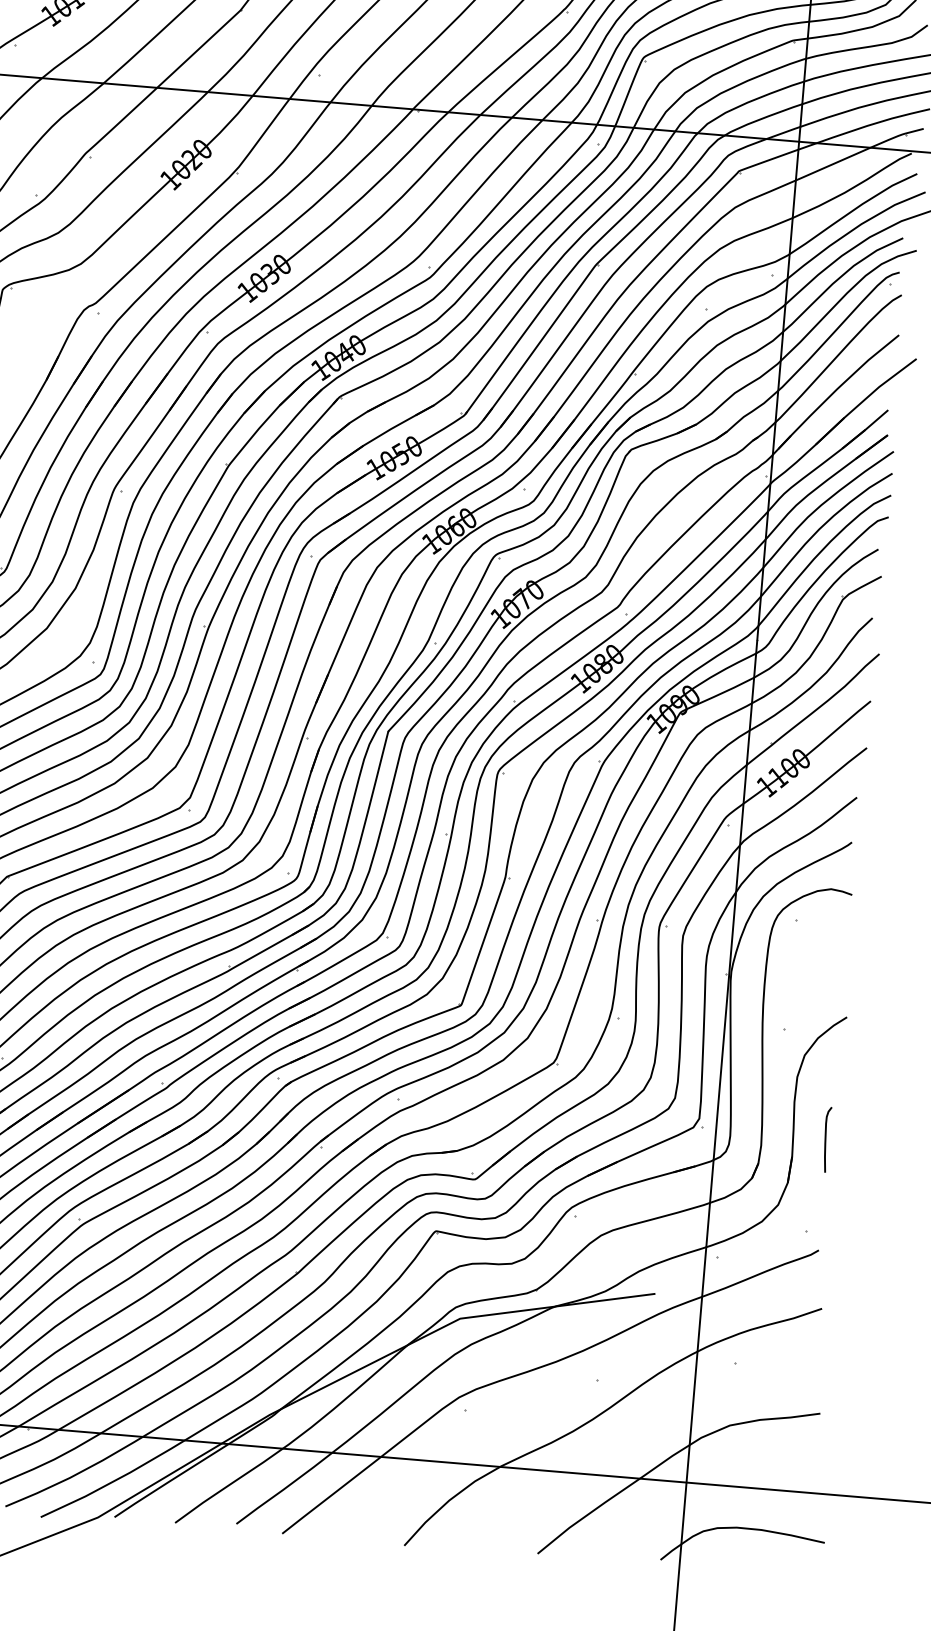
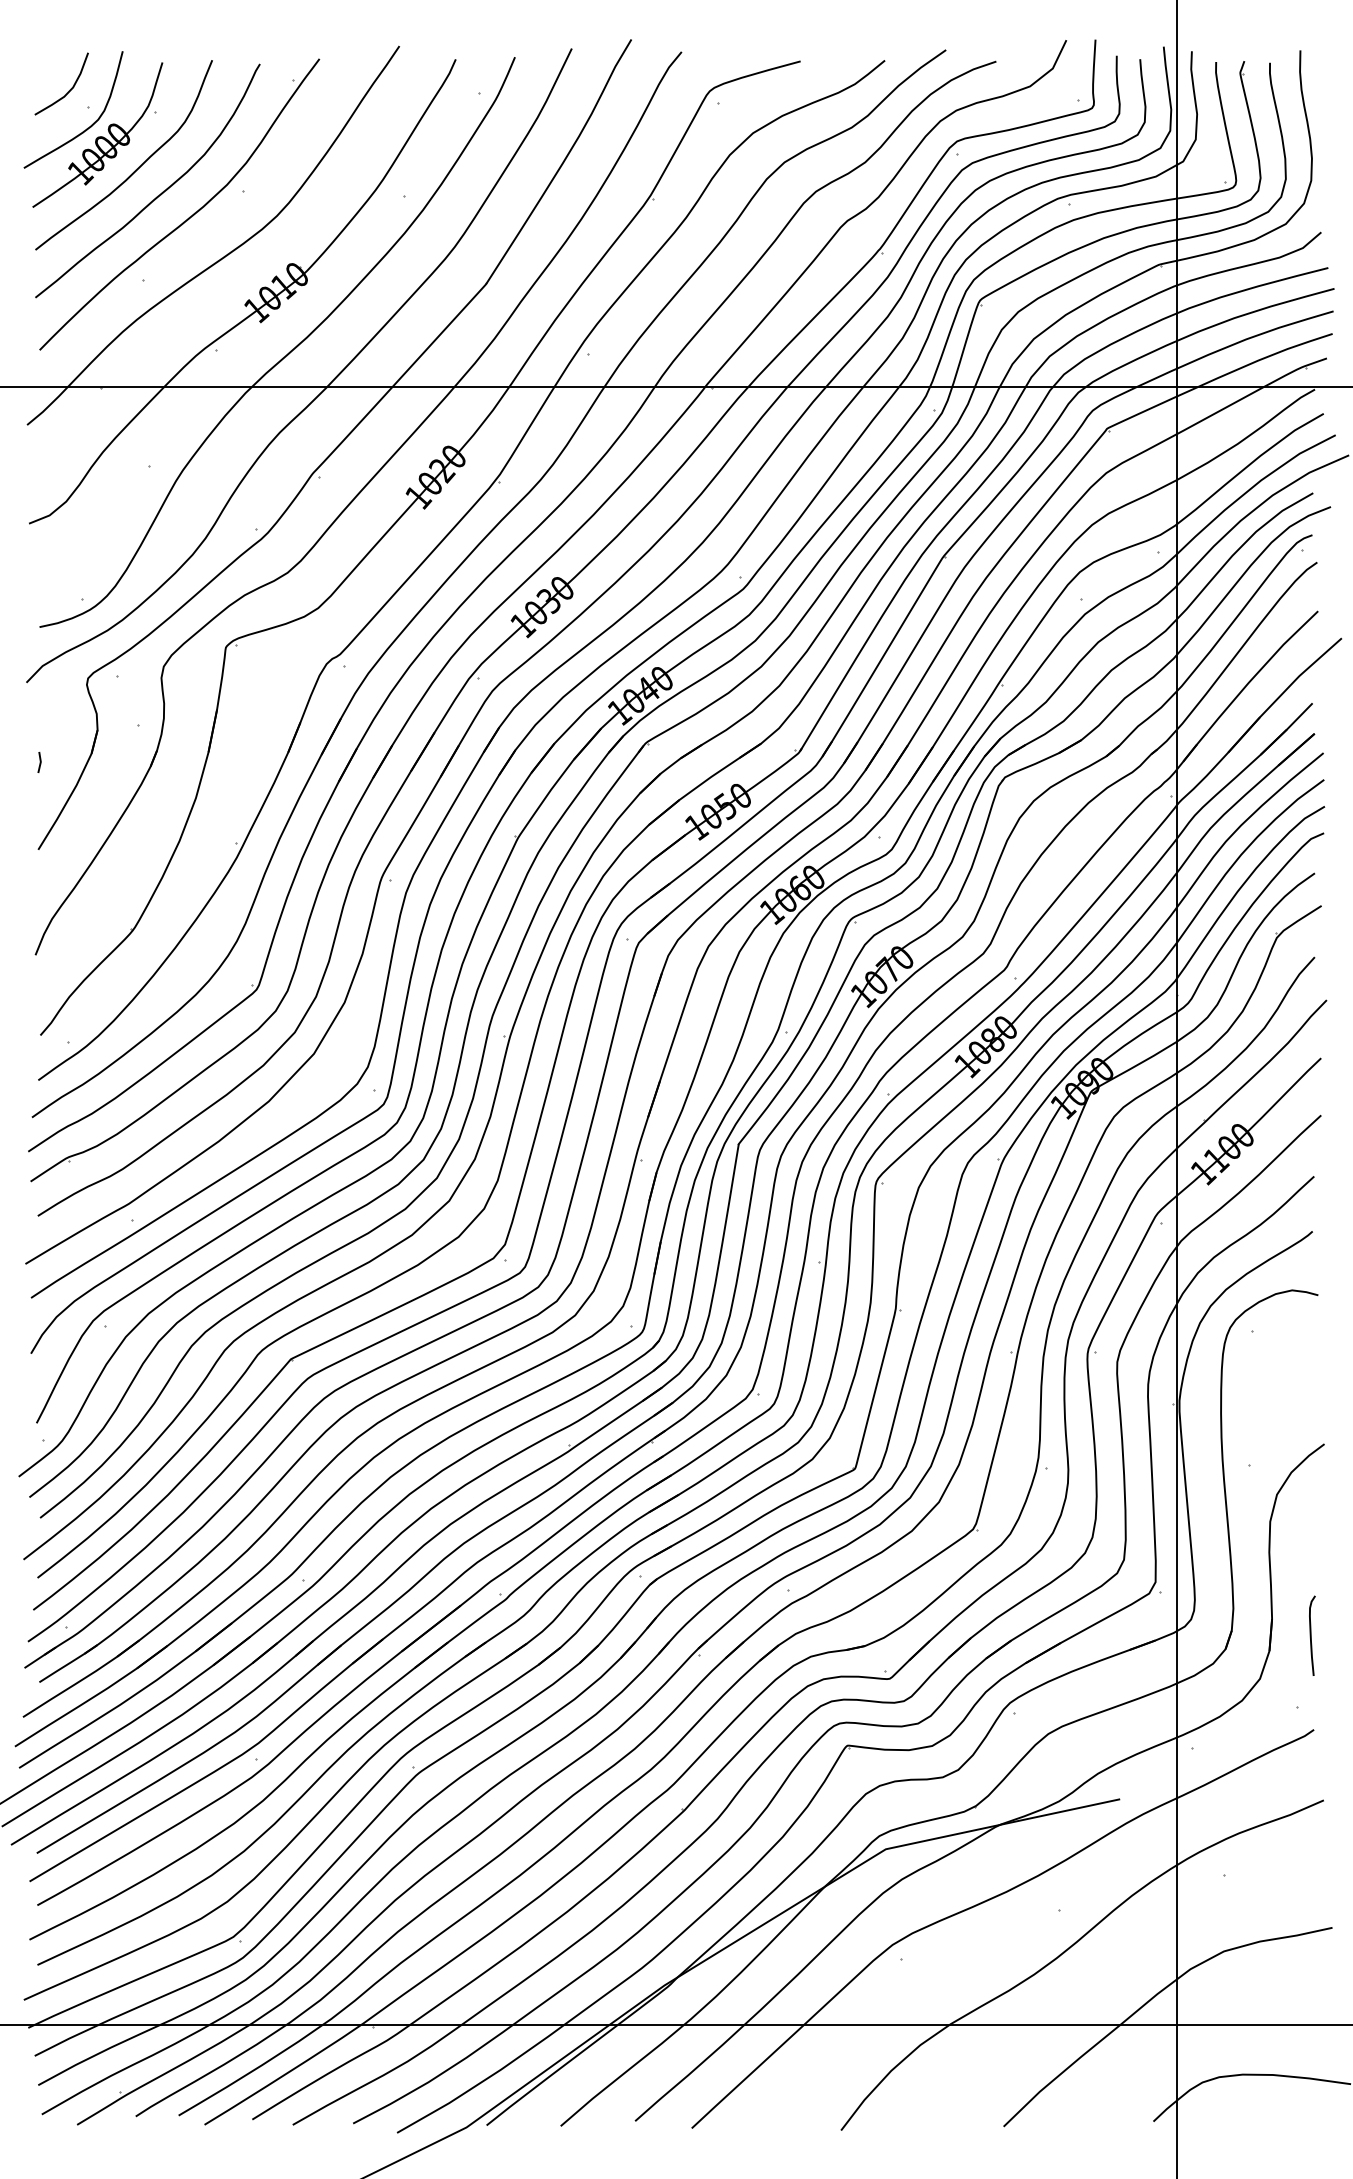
curve: (826, 1139) -> (1311, 1635), moved

